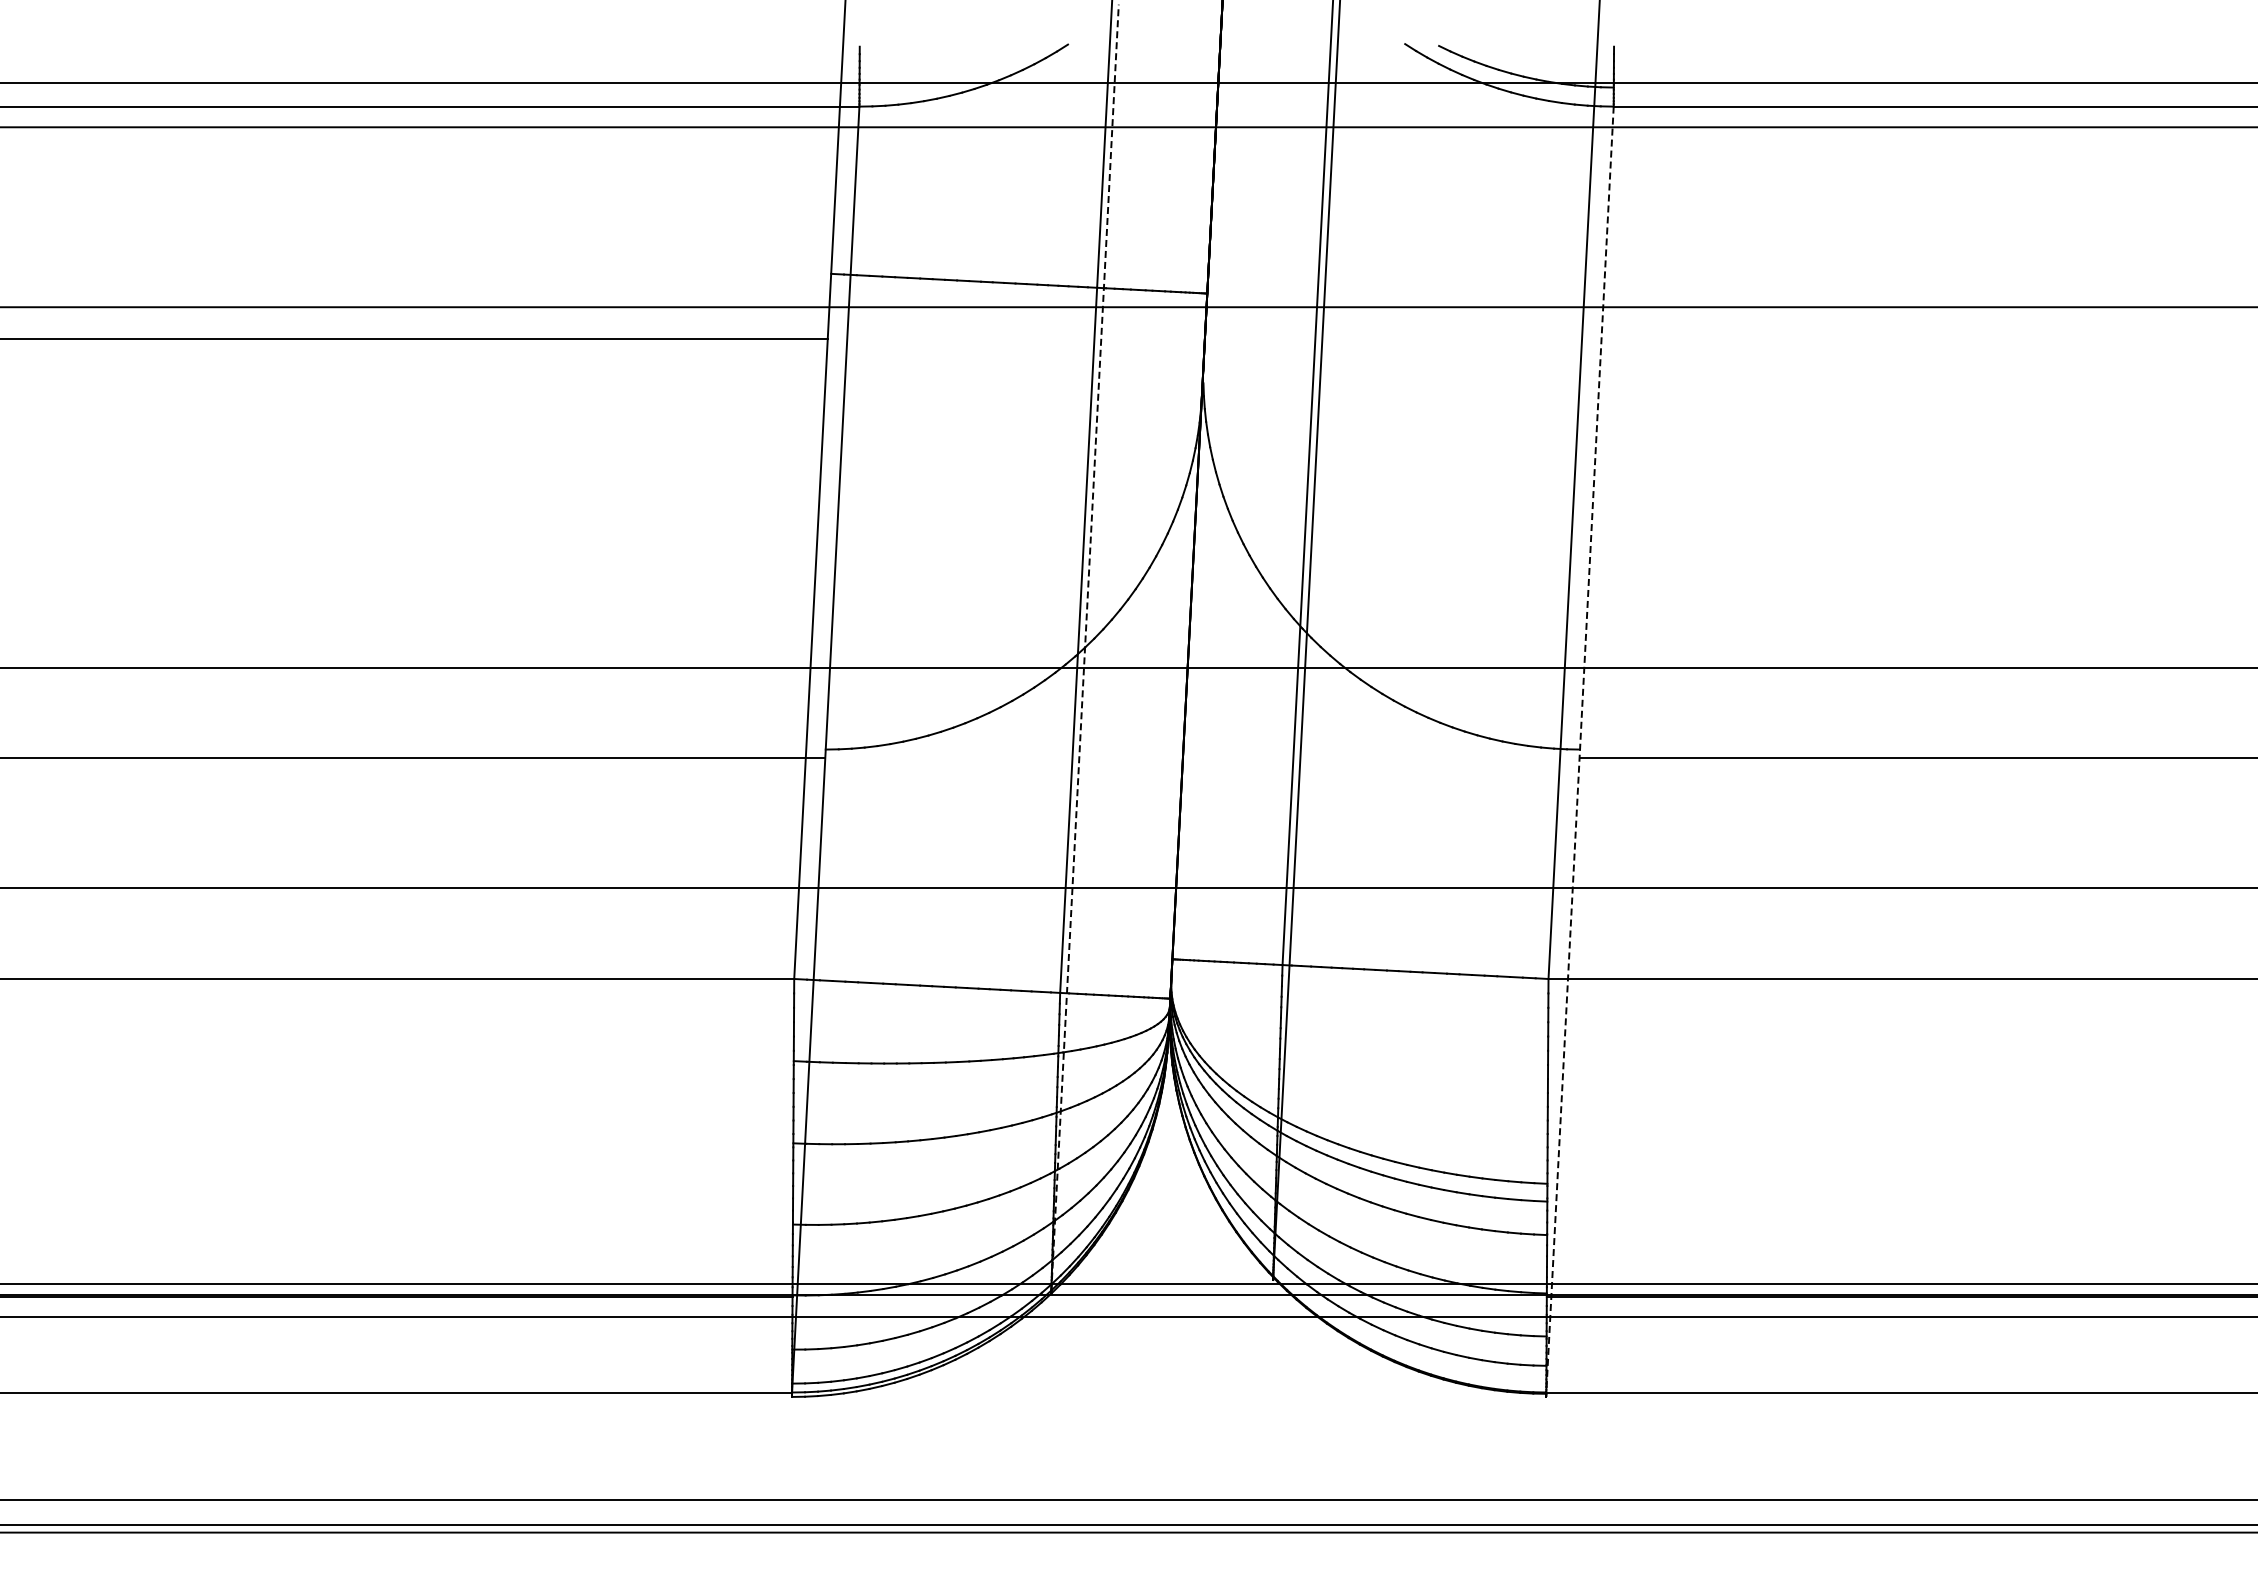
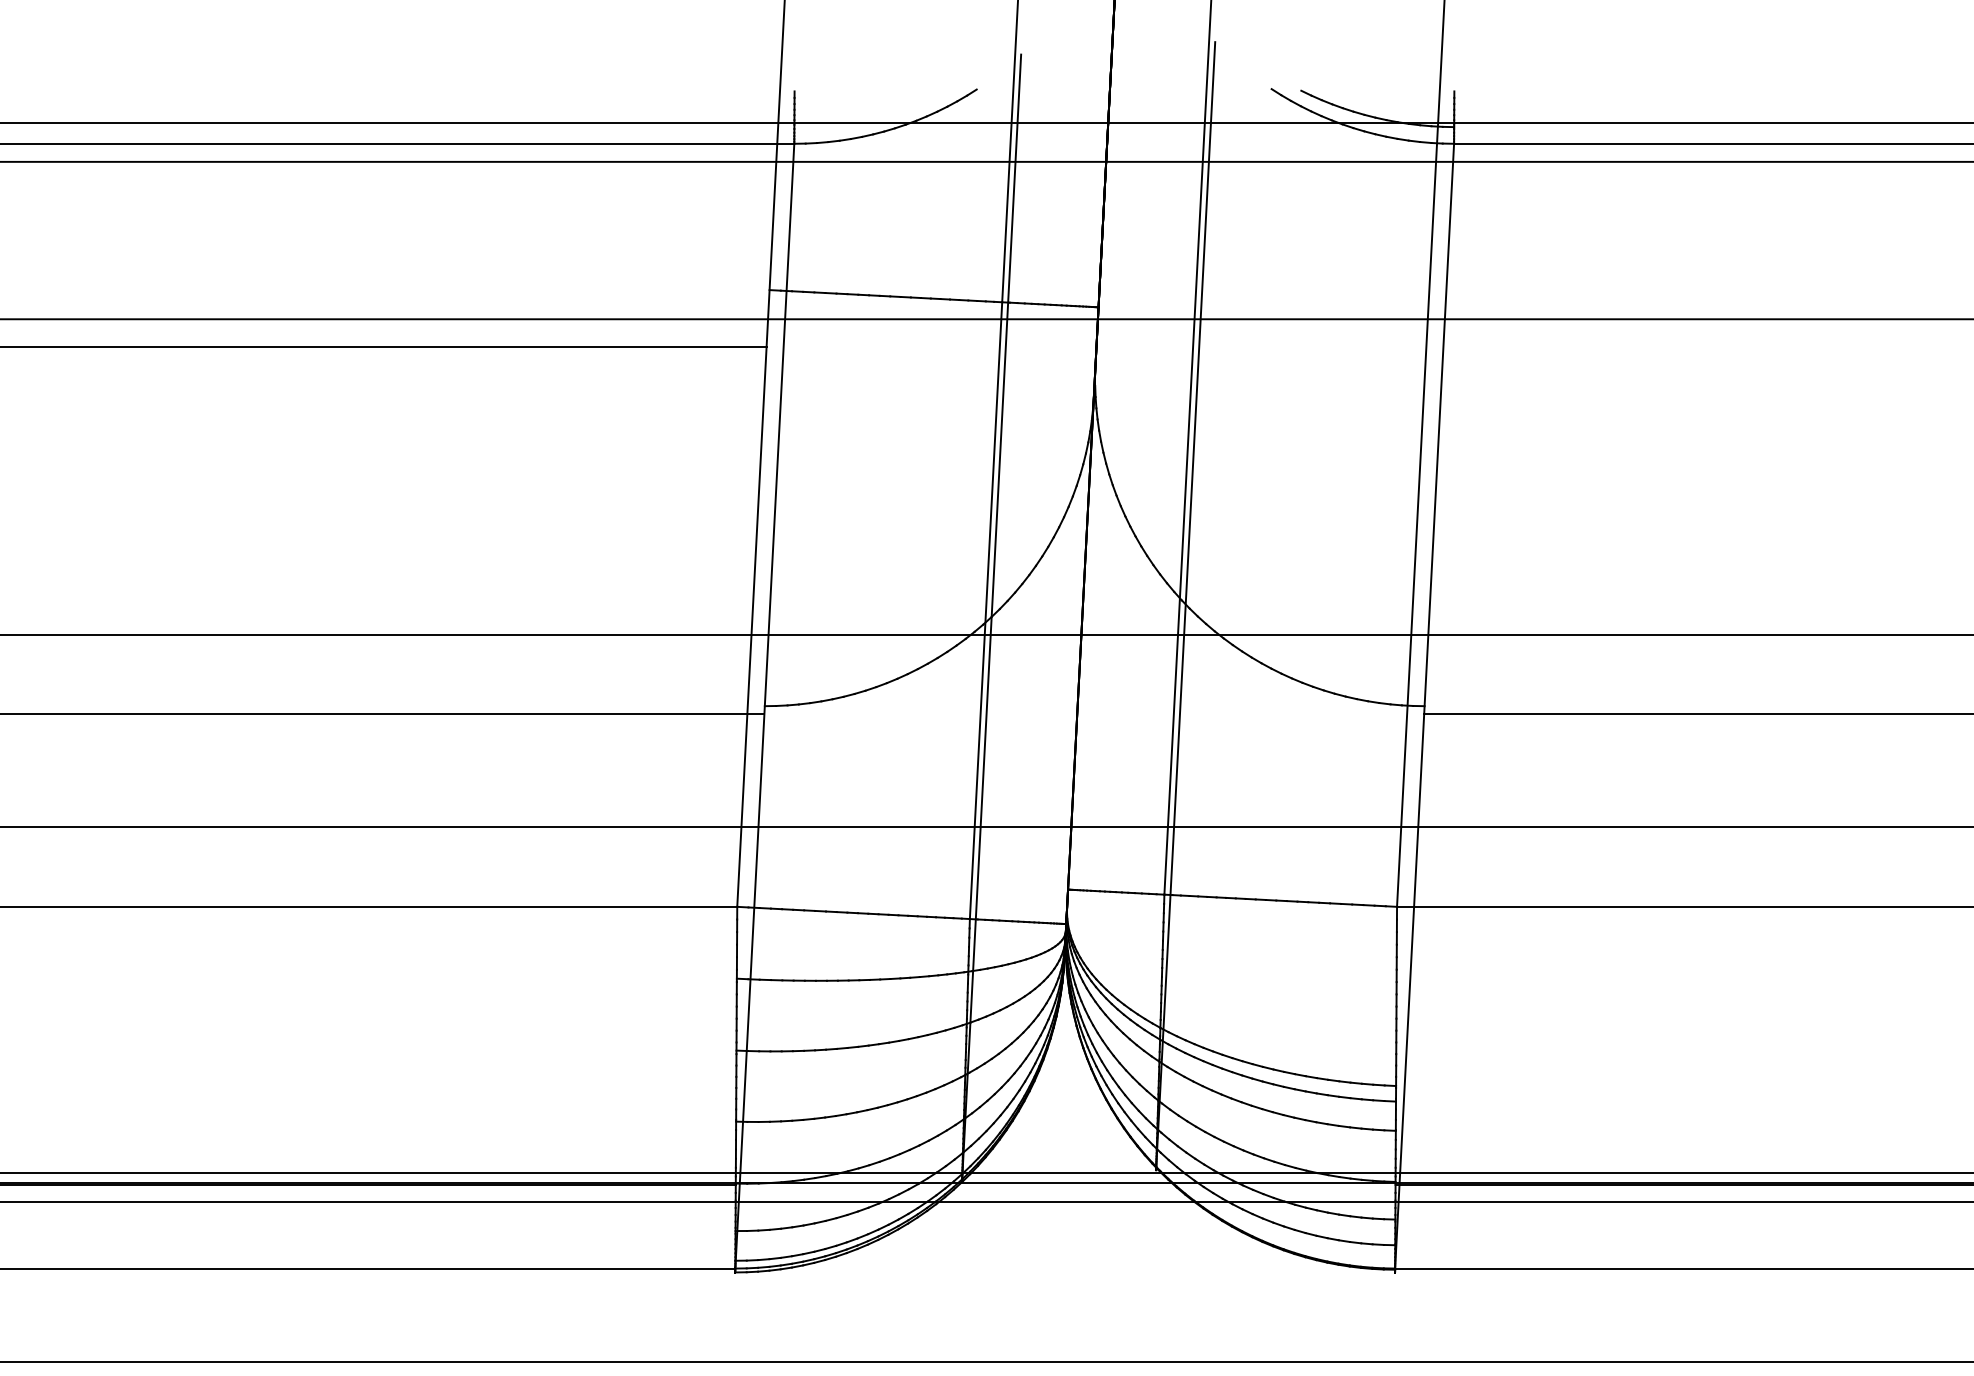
line: (1085, 647) -> (992, 616), dashed -> solid
line: (1580, 749) -> (1425, 706), dashed -> solid

